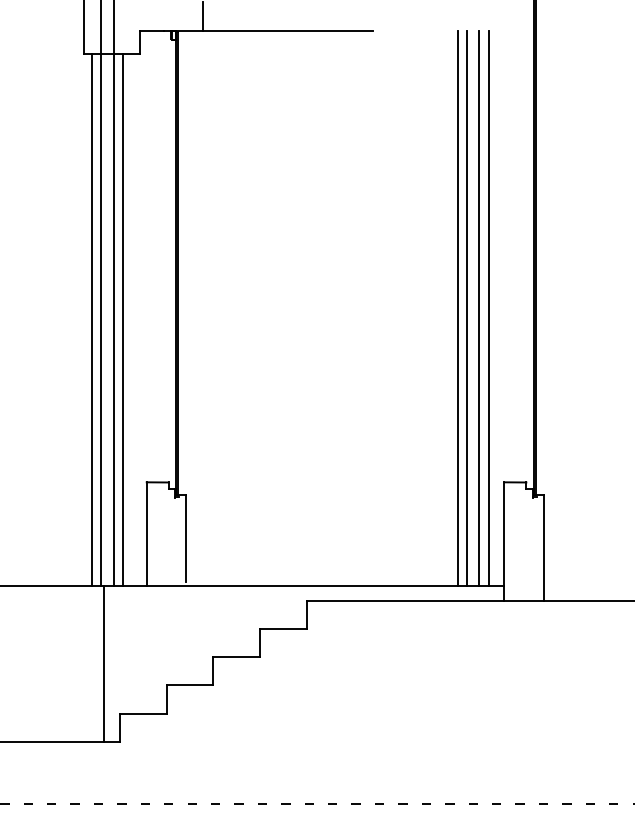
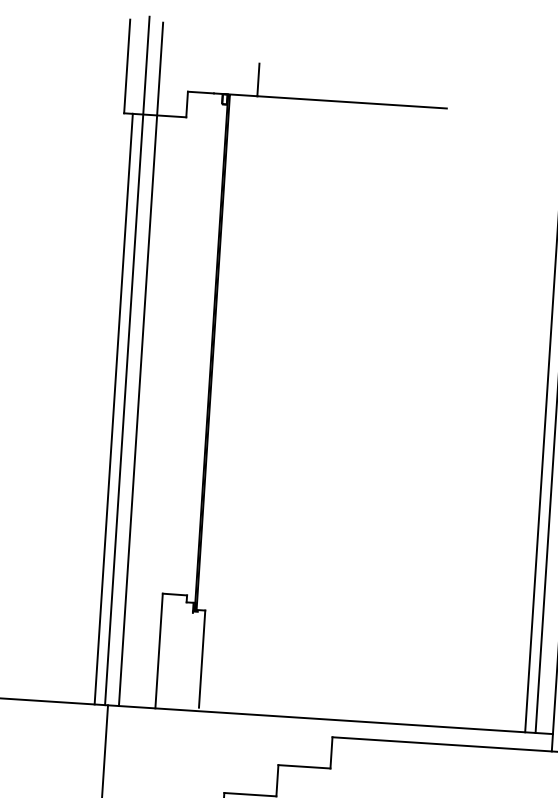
line: (457, 308) -> (520, 422), removed
line: (466, 308) -> (530, 423), removed
line: (123, 319) -> (148, 411), removed

